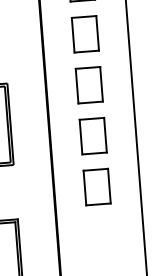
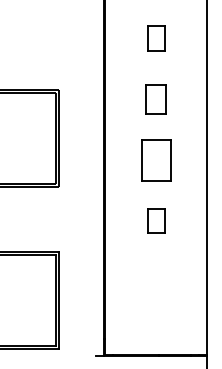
part: (85, 34) -> (156, 38), size x0.6
part: (89, 85) -> (156, 99), size x0.7
part: (97, 186) -> (156, 220), size x0.6

